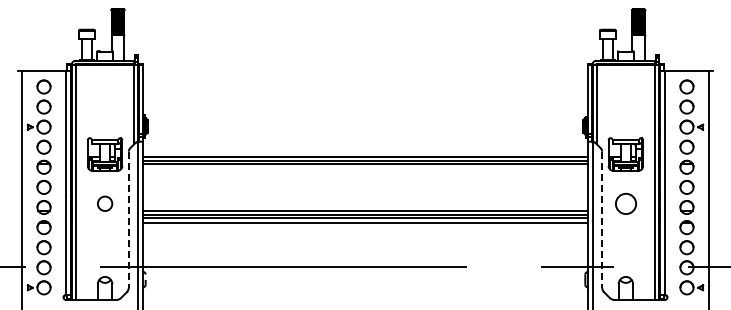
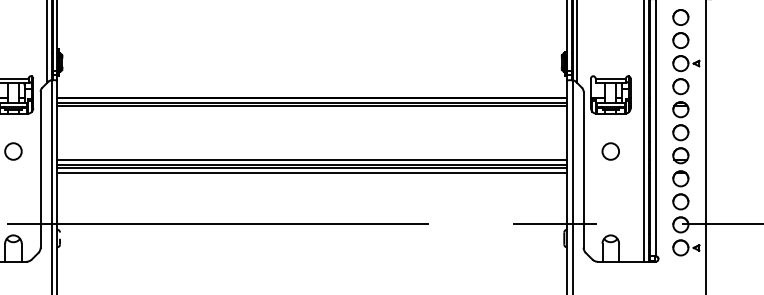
circle: (625, 203) -> (610, 151), size x0.71
line: (128, 219) -> (40, 169), dashed -> solid
line: (602, 219) -> (583, 169), dashed -> solid

